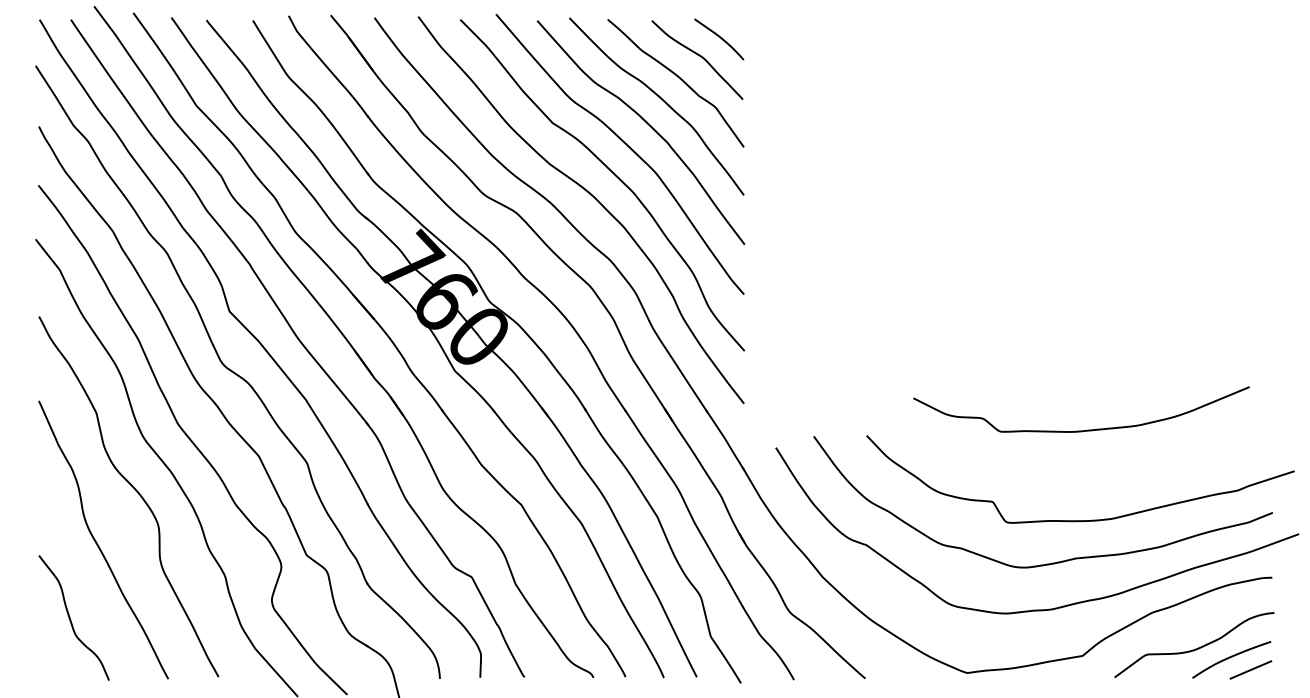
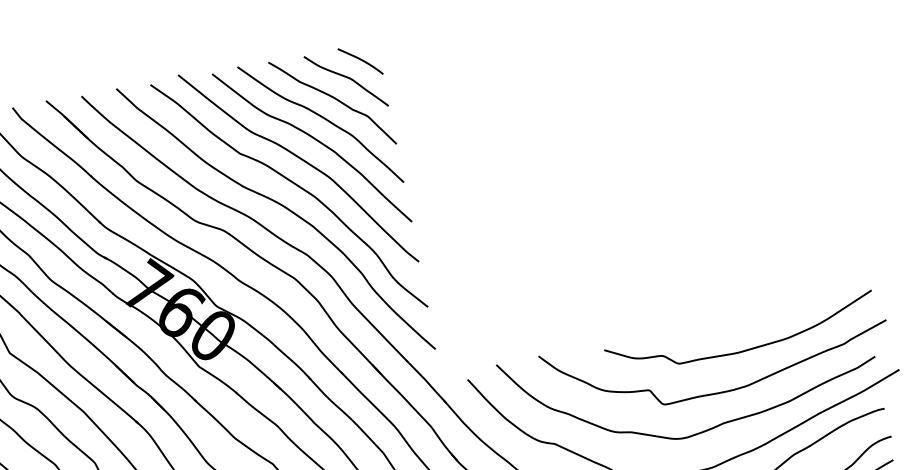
curve: (1086, 429) -> (747, 349), moved

